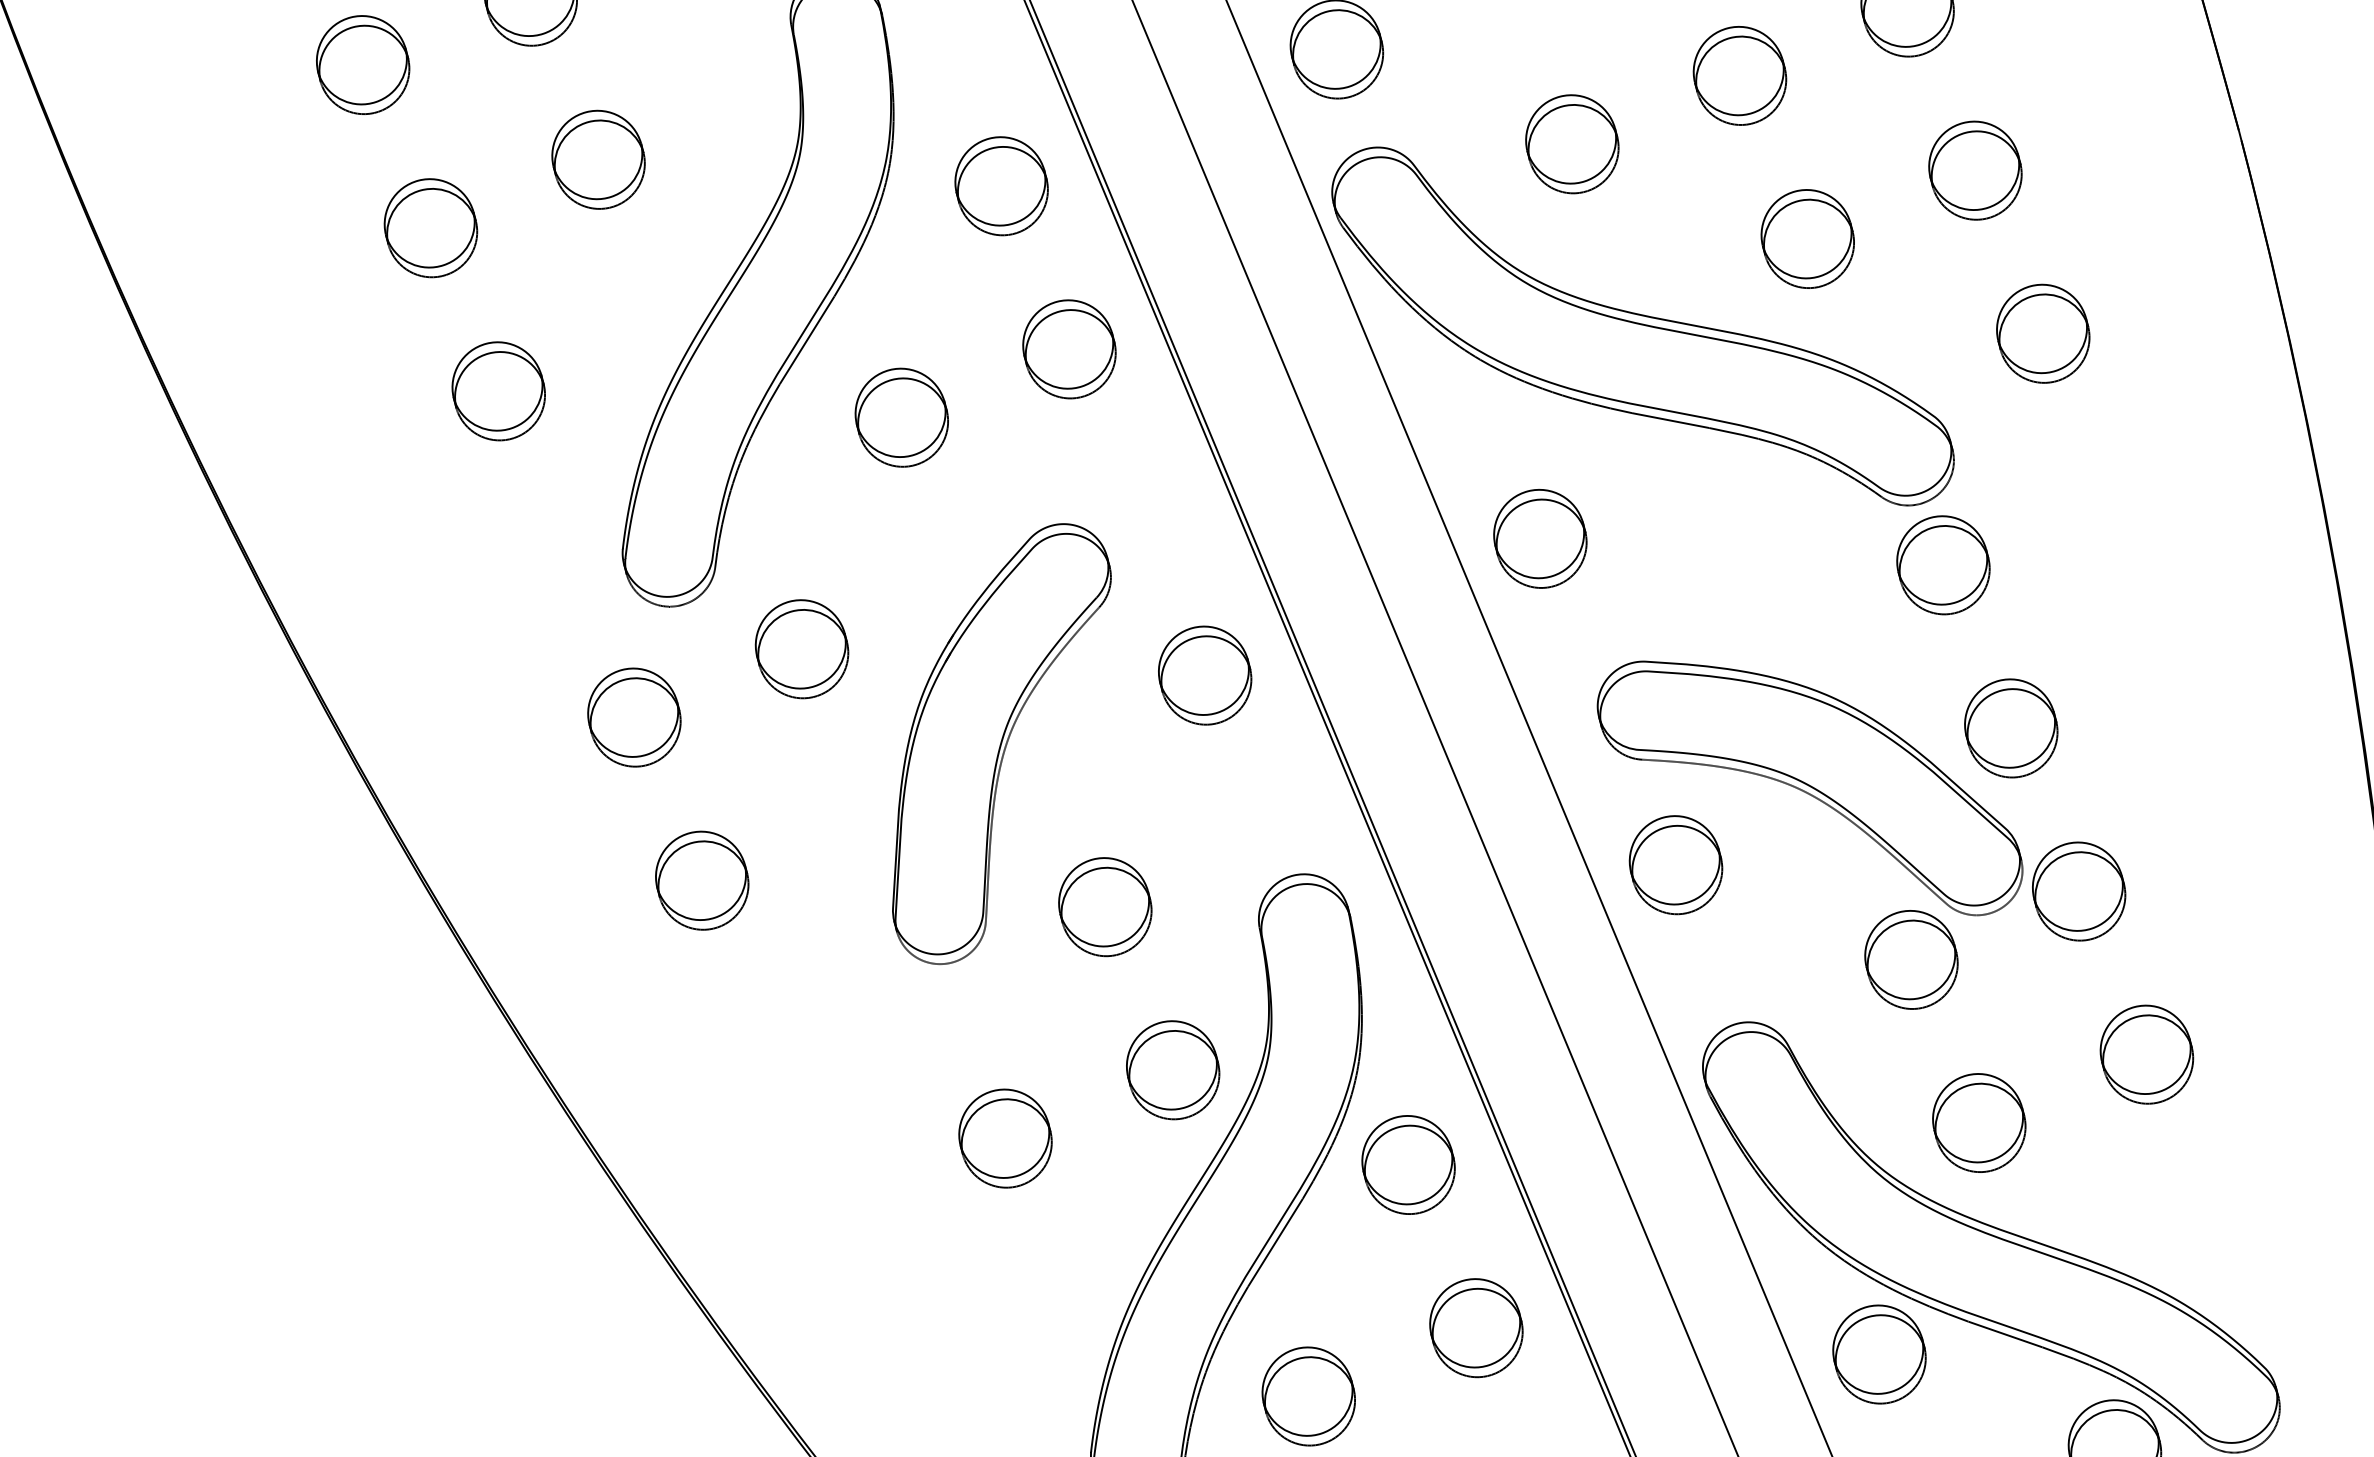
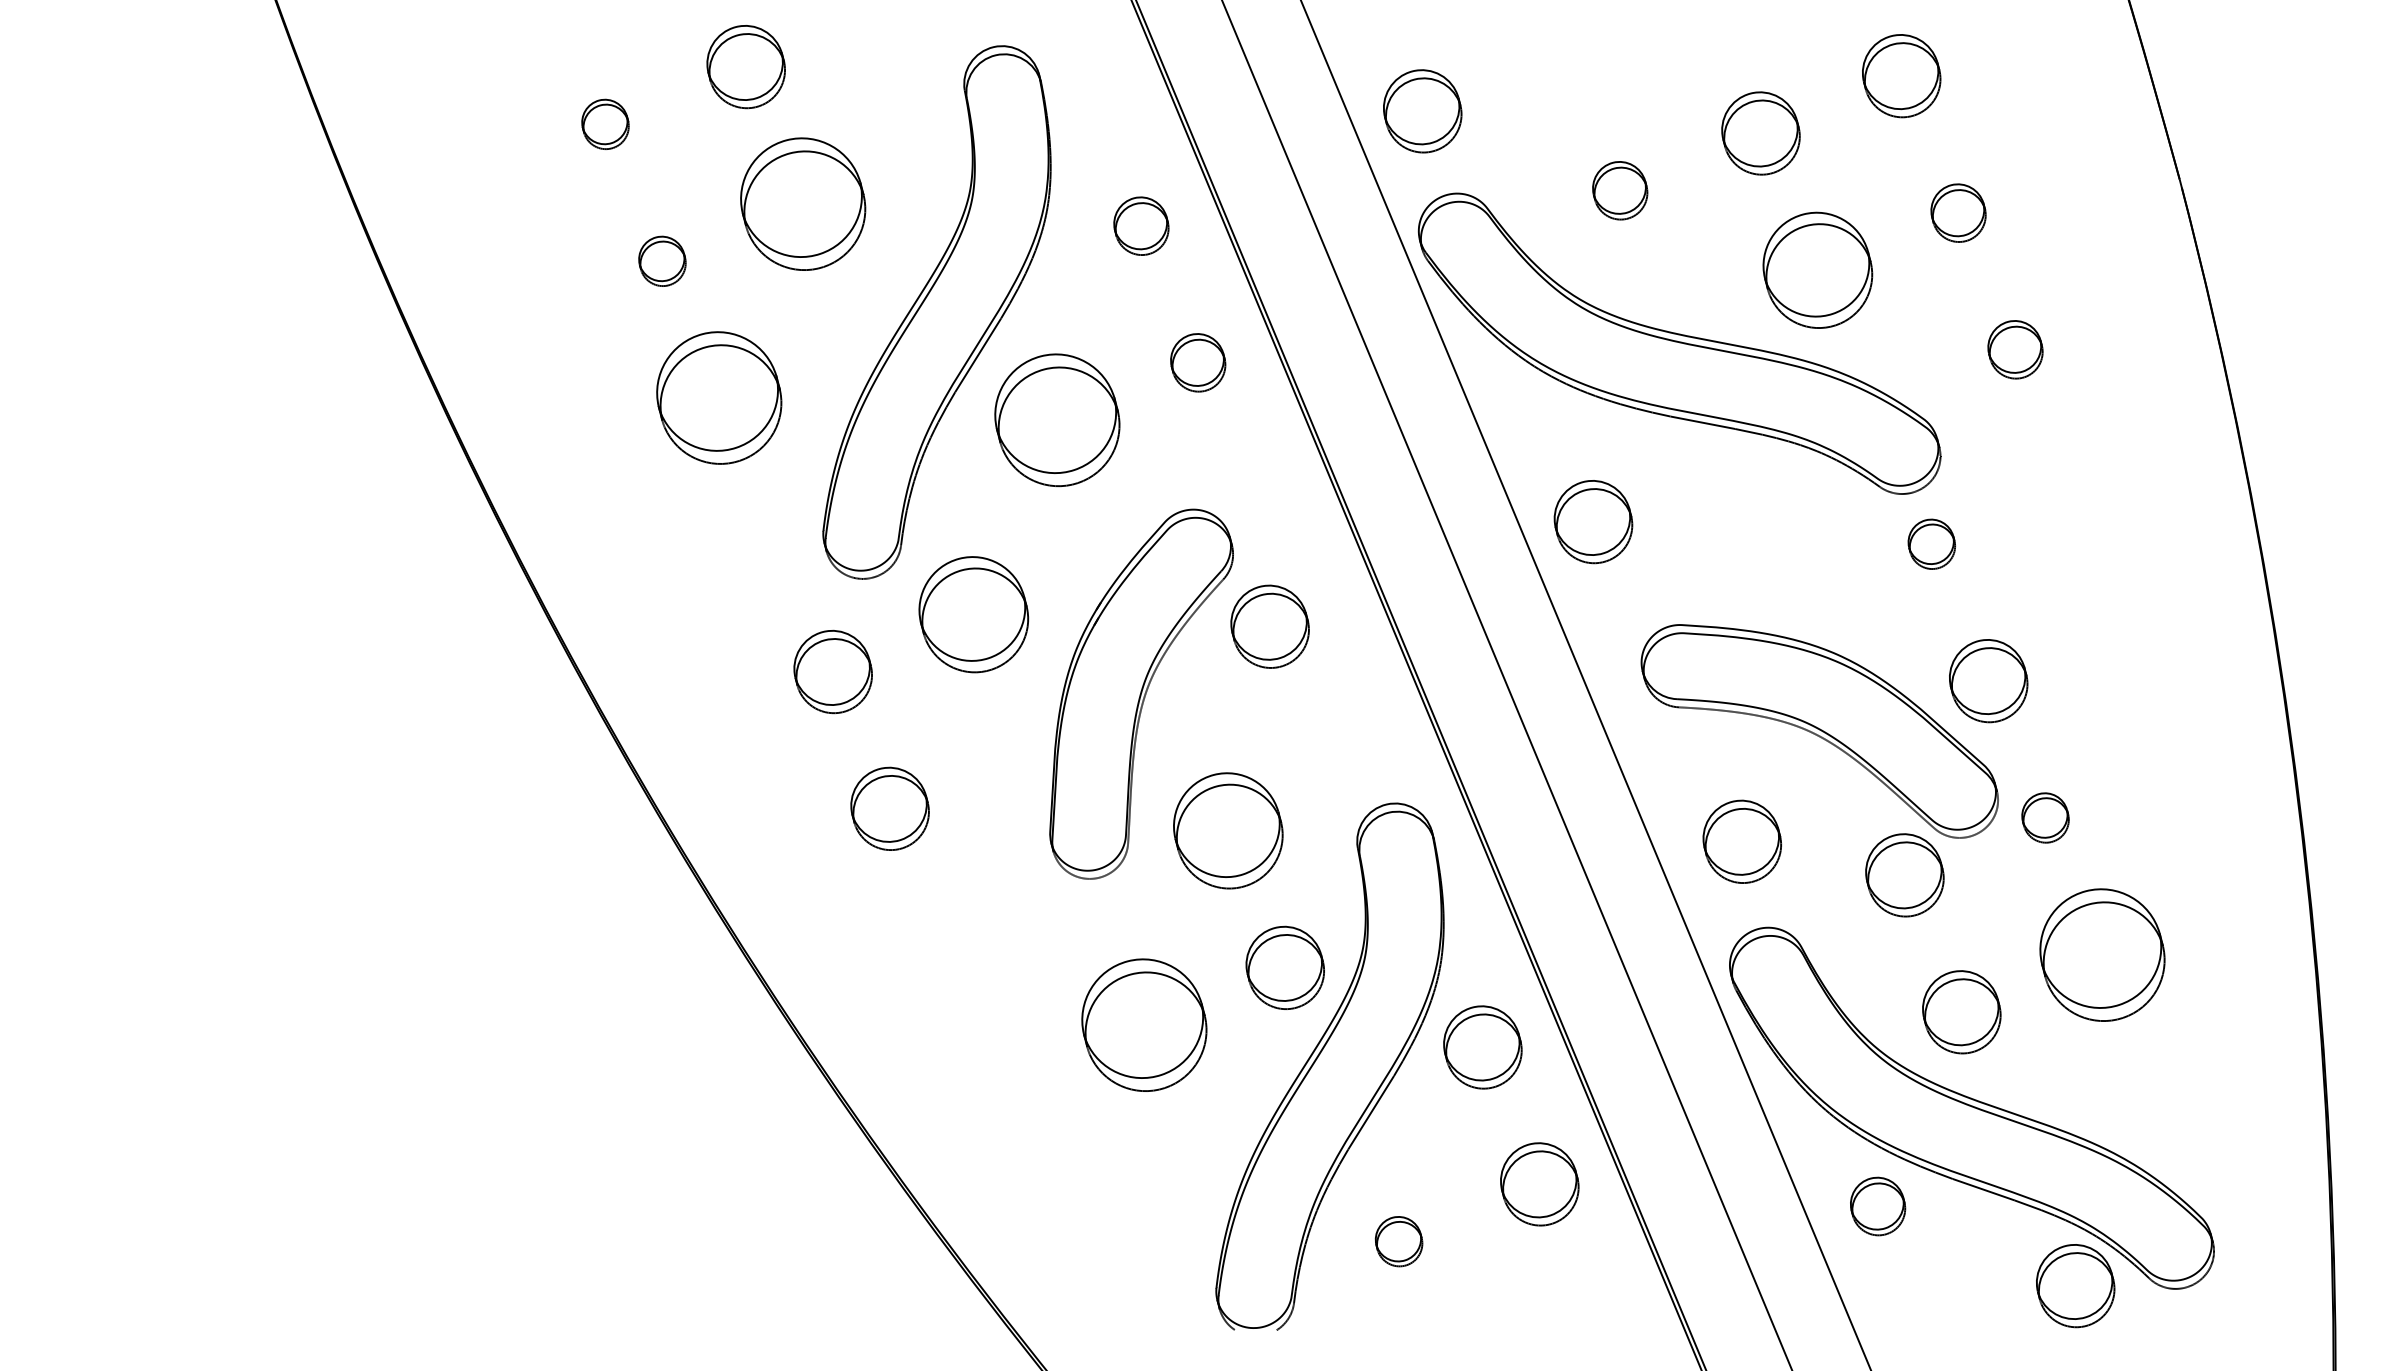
part: (363, 65) -> (605, 124), size x0.6
part: (1571, 143) -> (1619, 190), size x0.7
part: (597, 159) -> (802, 203), size x1.6
part: (1975, 171) -> (1958, 213), size x0.7
part: (1001, 186) -> (1141, 226), size x0.7
part: (431, 228) -> (662, 261), size x0.6
part: (1807, 239) -> (1817, 270), size x1.4
part: (2043, 333) -> (2015, 349), size x0.7
part: (1068, 348) -> (1197, 362), size x0.7
part: (498, 391) -> (719, 398), size x1.6
part: (901, 417) -> (1057, 420), size x1.6
part: (1943, 565) -> (1931, 544), size x0.6
part: (801, 649) -> (973, 614), size x1.4
part: (1204, 675) -> (1269, 626), moved
part: (1675, 864) -> (1741, 841), moved
part: (2079, 890) -> (2045, 817), size x0.6
part: (1105, 907) -> (1228, 831), size x1.4
part: (2146, 1054) -> (2102, 954), size x1.6
part: (1005, 1138) -> (1144, 1025), size x1.6
part: (1878, 1354) -> (1877, 1206), size x0.7
part: (1308, 1396) -> (1398, 1241), size x0.6

